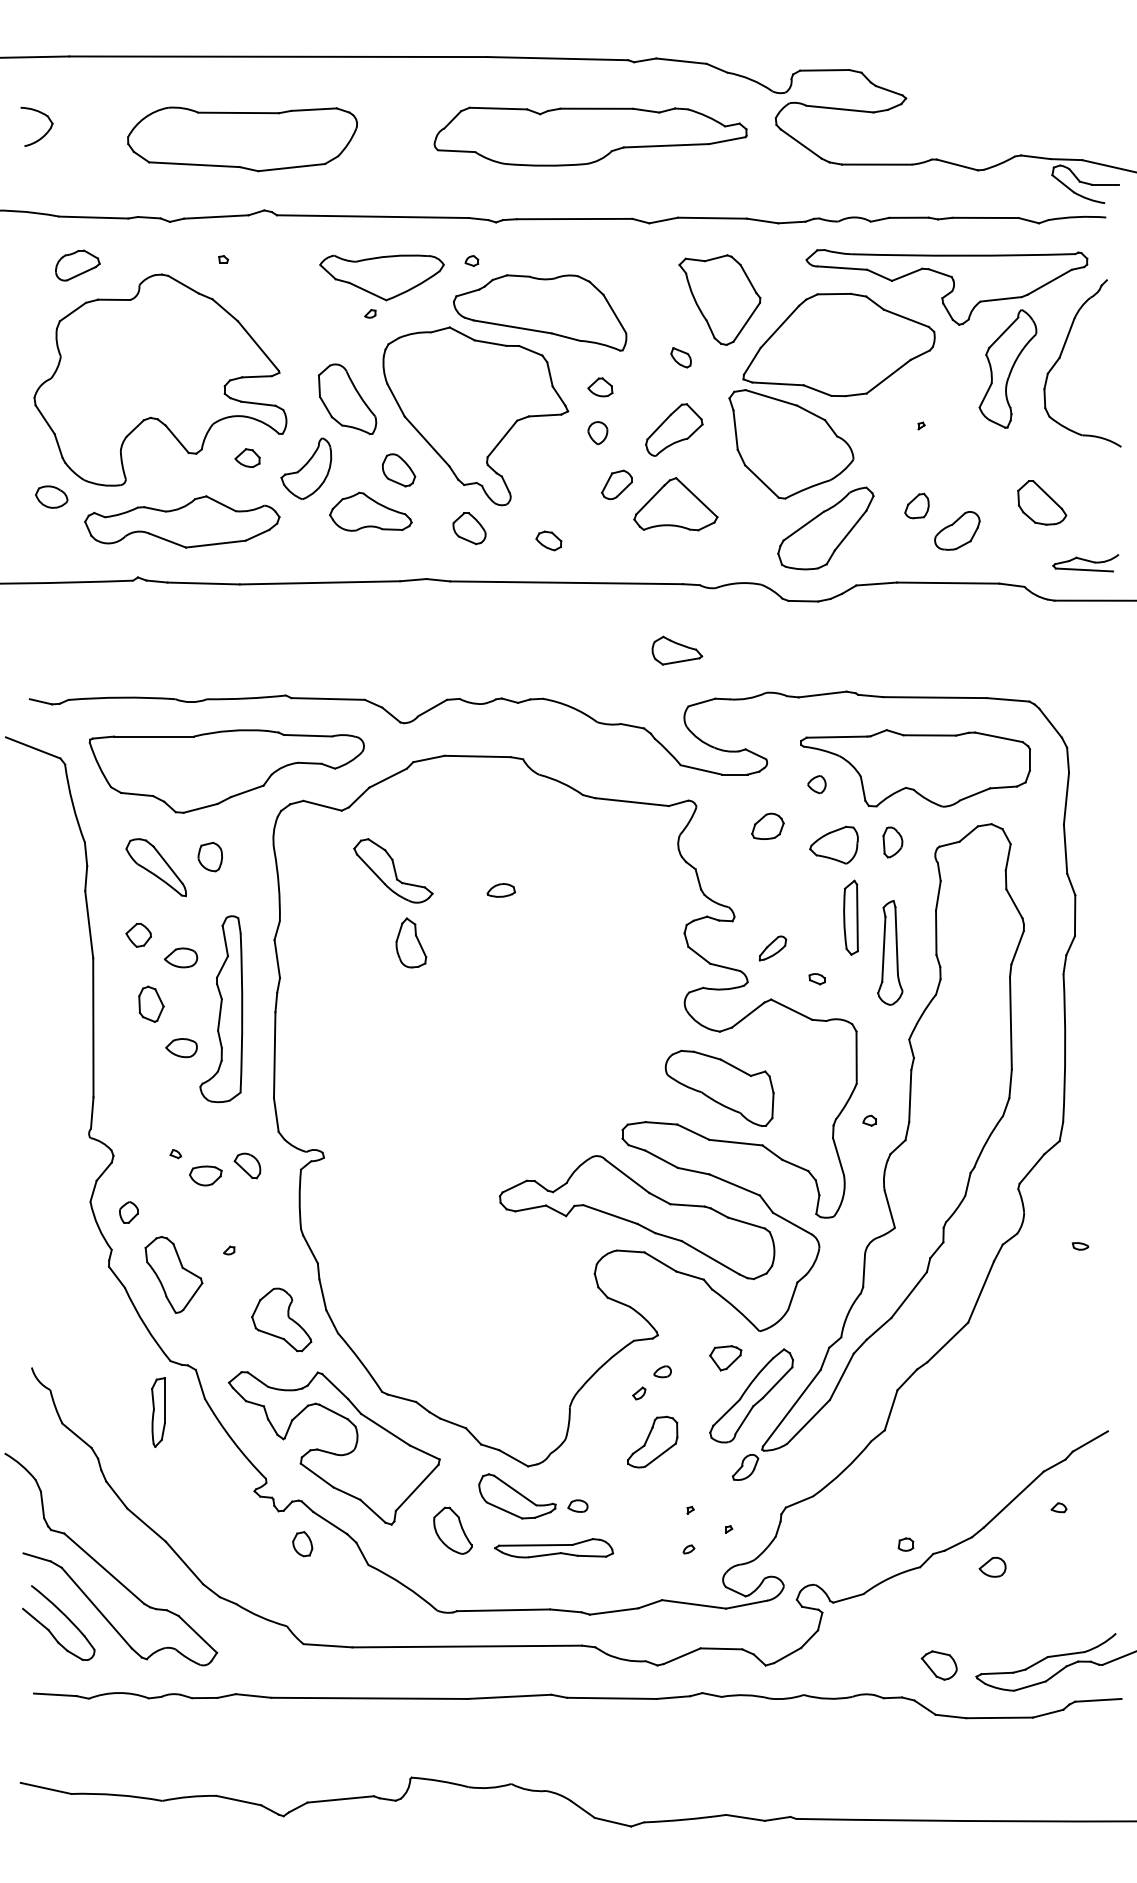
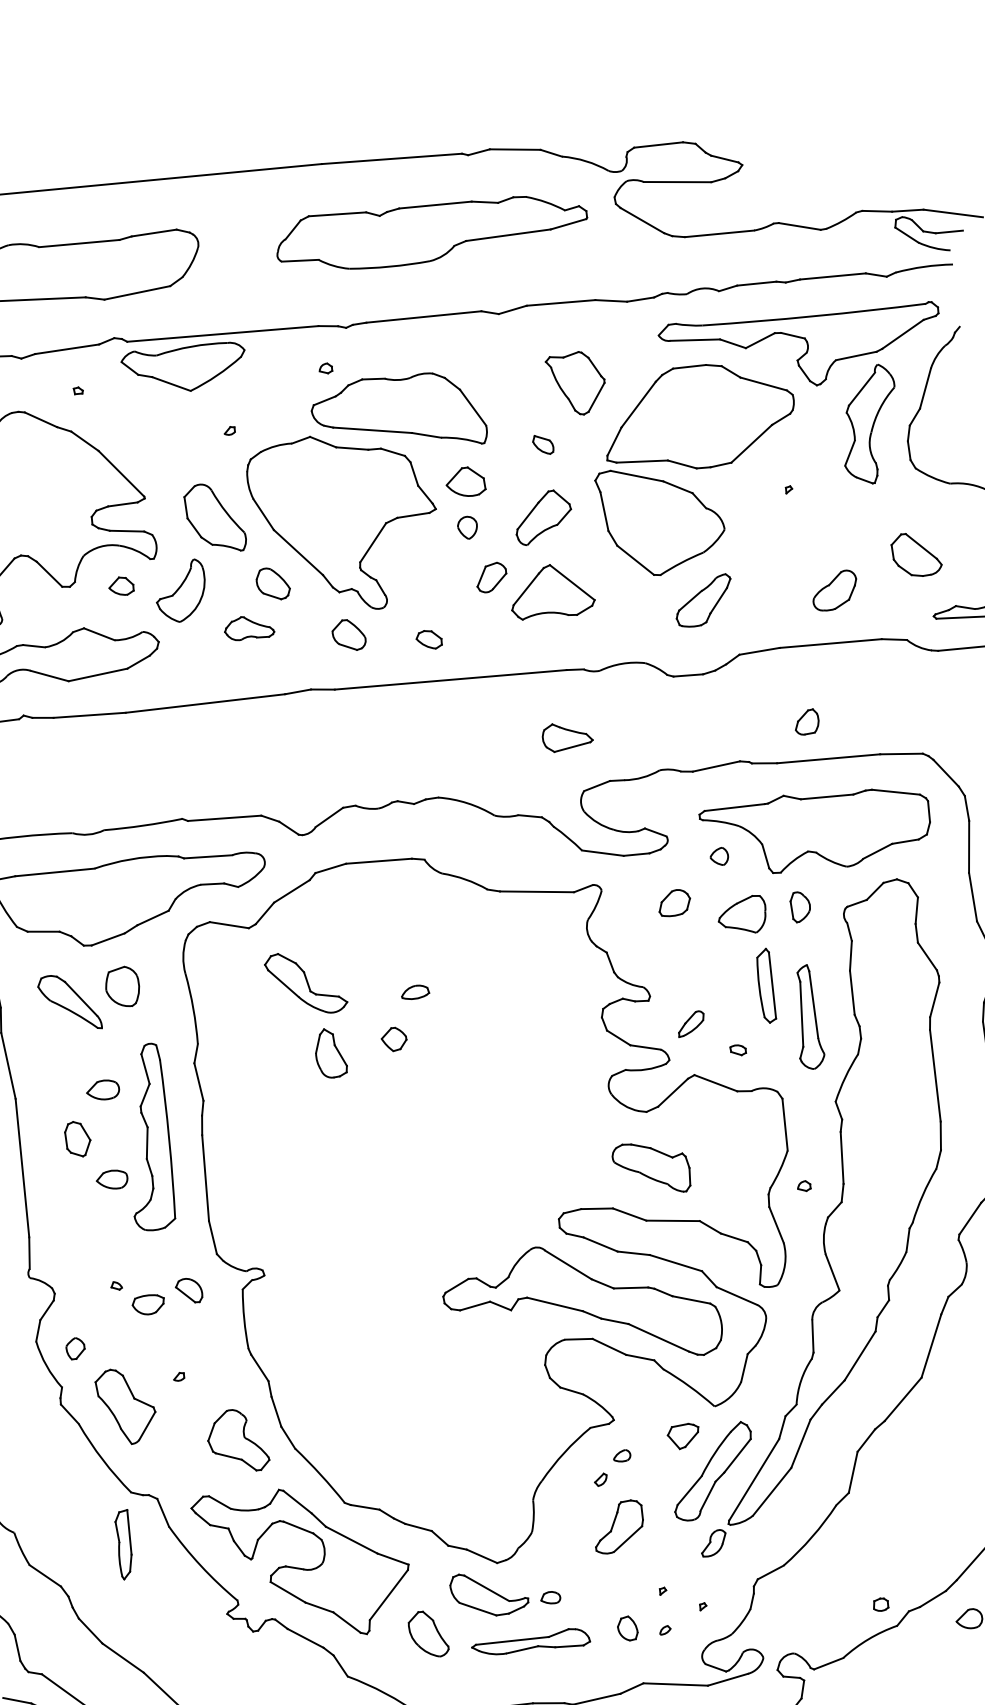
part: (381, 277) -> (183, 368), moved
part: (719, 299) -> (575, 383), size x0.7
part: (600, 387) -> (465, 482), size x1.6
part: (916, 505) -> (806, 721), moved
part: (370, 511) -> (248, 627), size x0.6
part: (825, 528) -> (703, 600), size x0.6
part: (209, 856) -> (121, 986), size x1.4
part: (138, 935) -> (393, 1039), moved
part: (719, 1087) -> (651, 1167), size x0.7
part: (302, 1544) -> (627, 1628), moved

